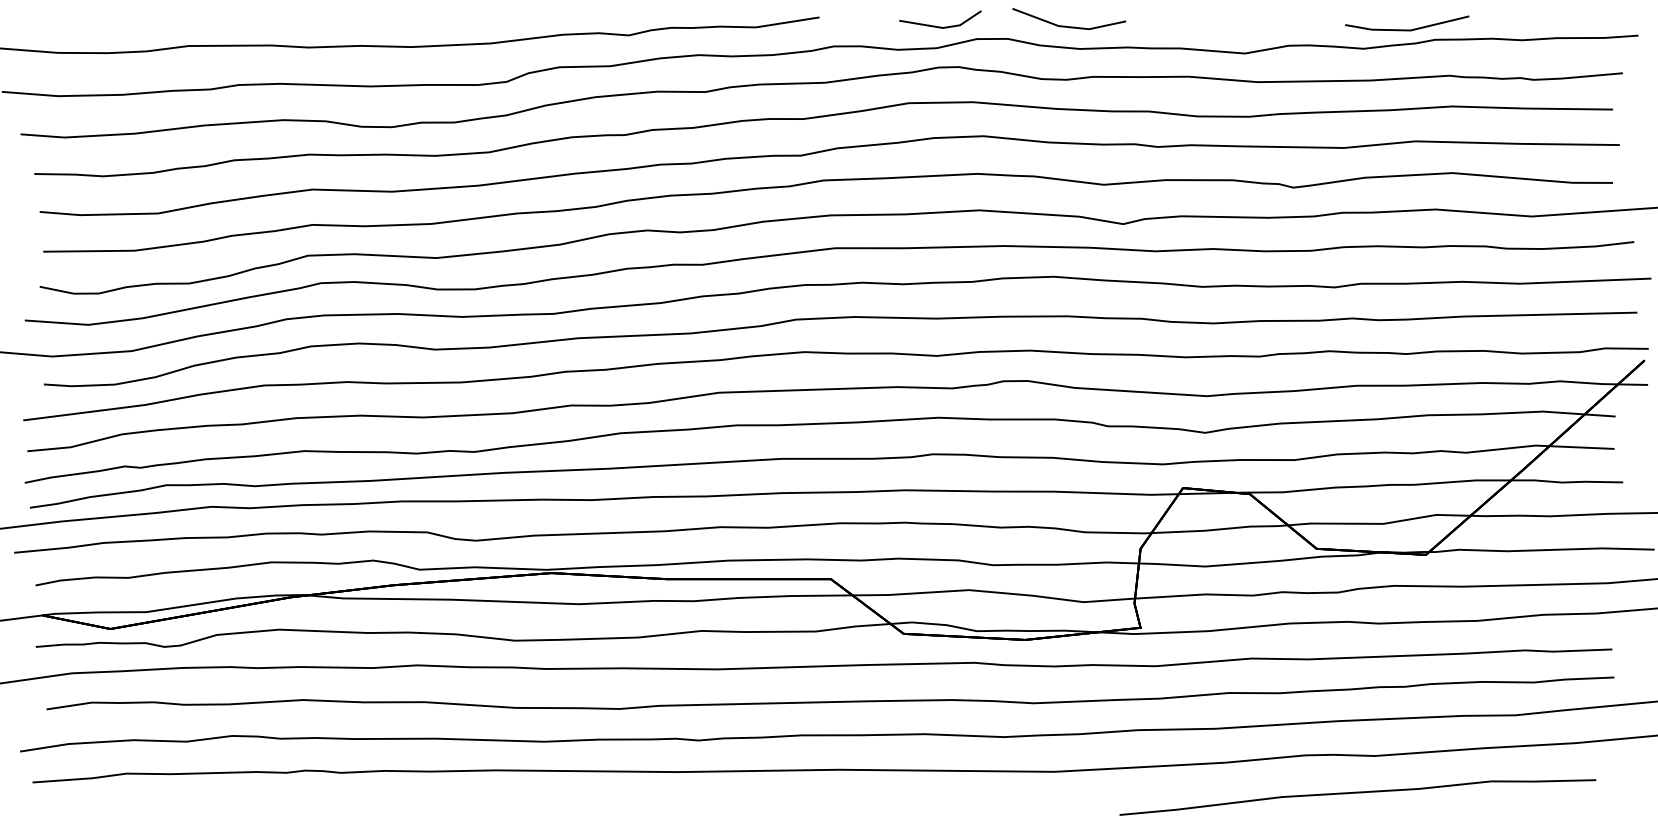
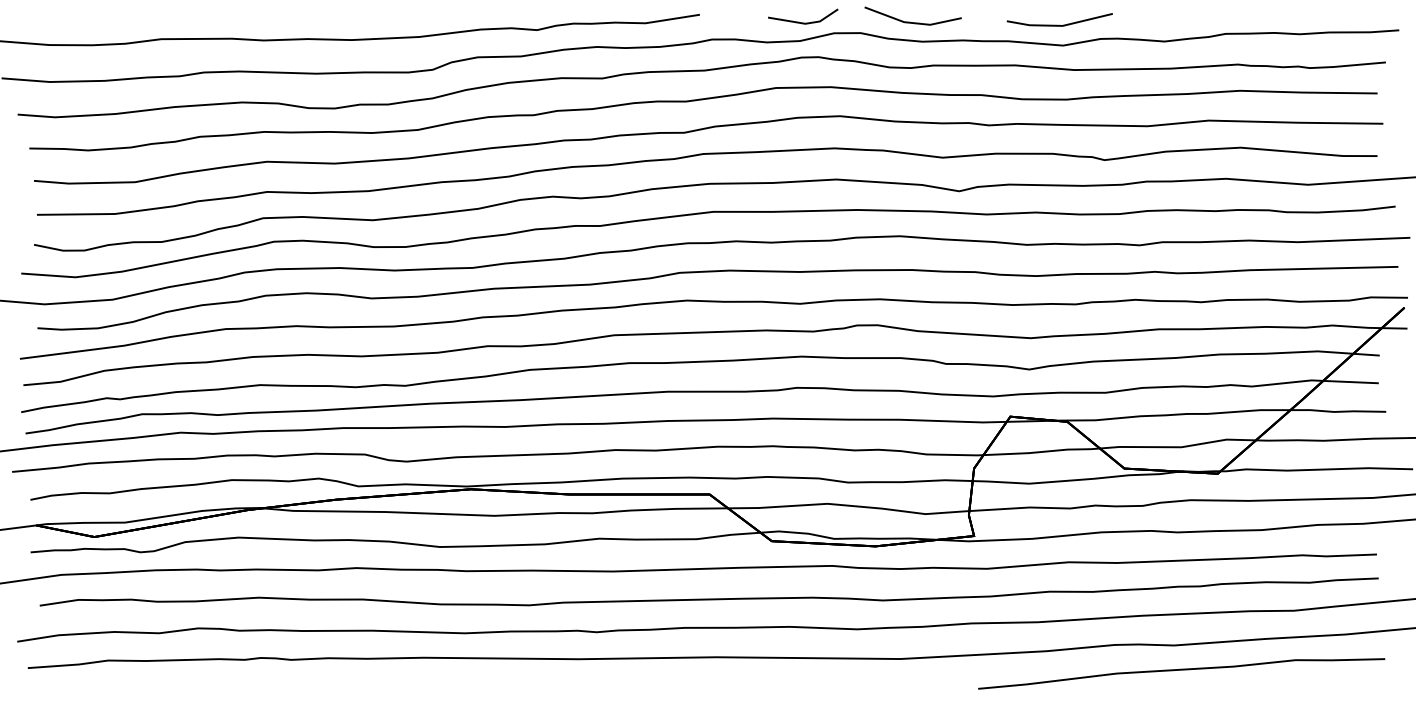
line: (1405, 28) -> (1058, 24), moved
part: (1357, 797) -> (1181, 673), moved

